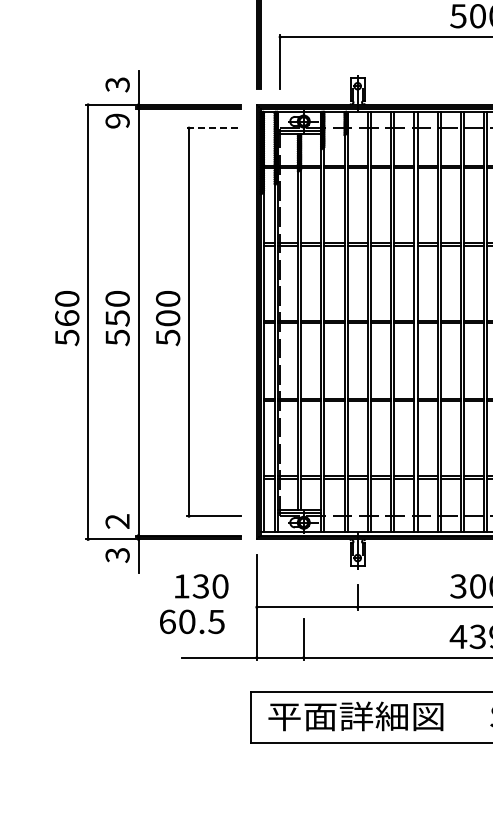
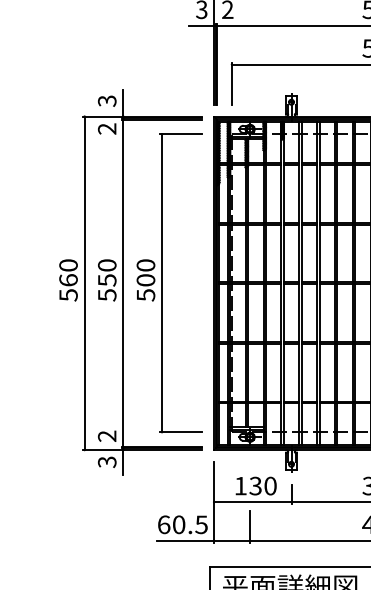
text: (117, 120) -> (107, 128), 9 -> 2
line: (214, 128) -> (181, 134), dashed -> solid
text: (201, 586) -> (256, 486), moved
text: (192, 621) -> (183, 524), moved

